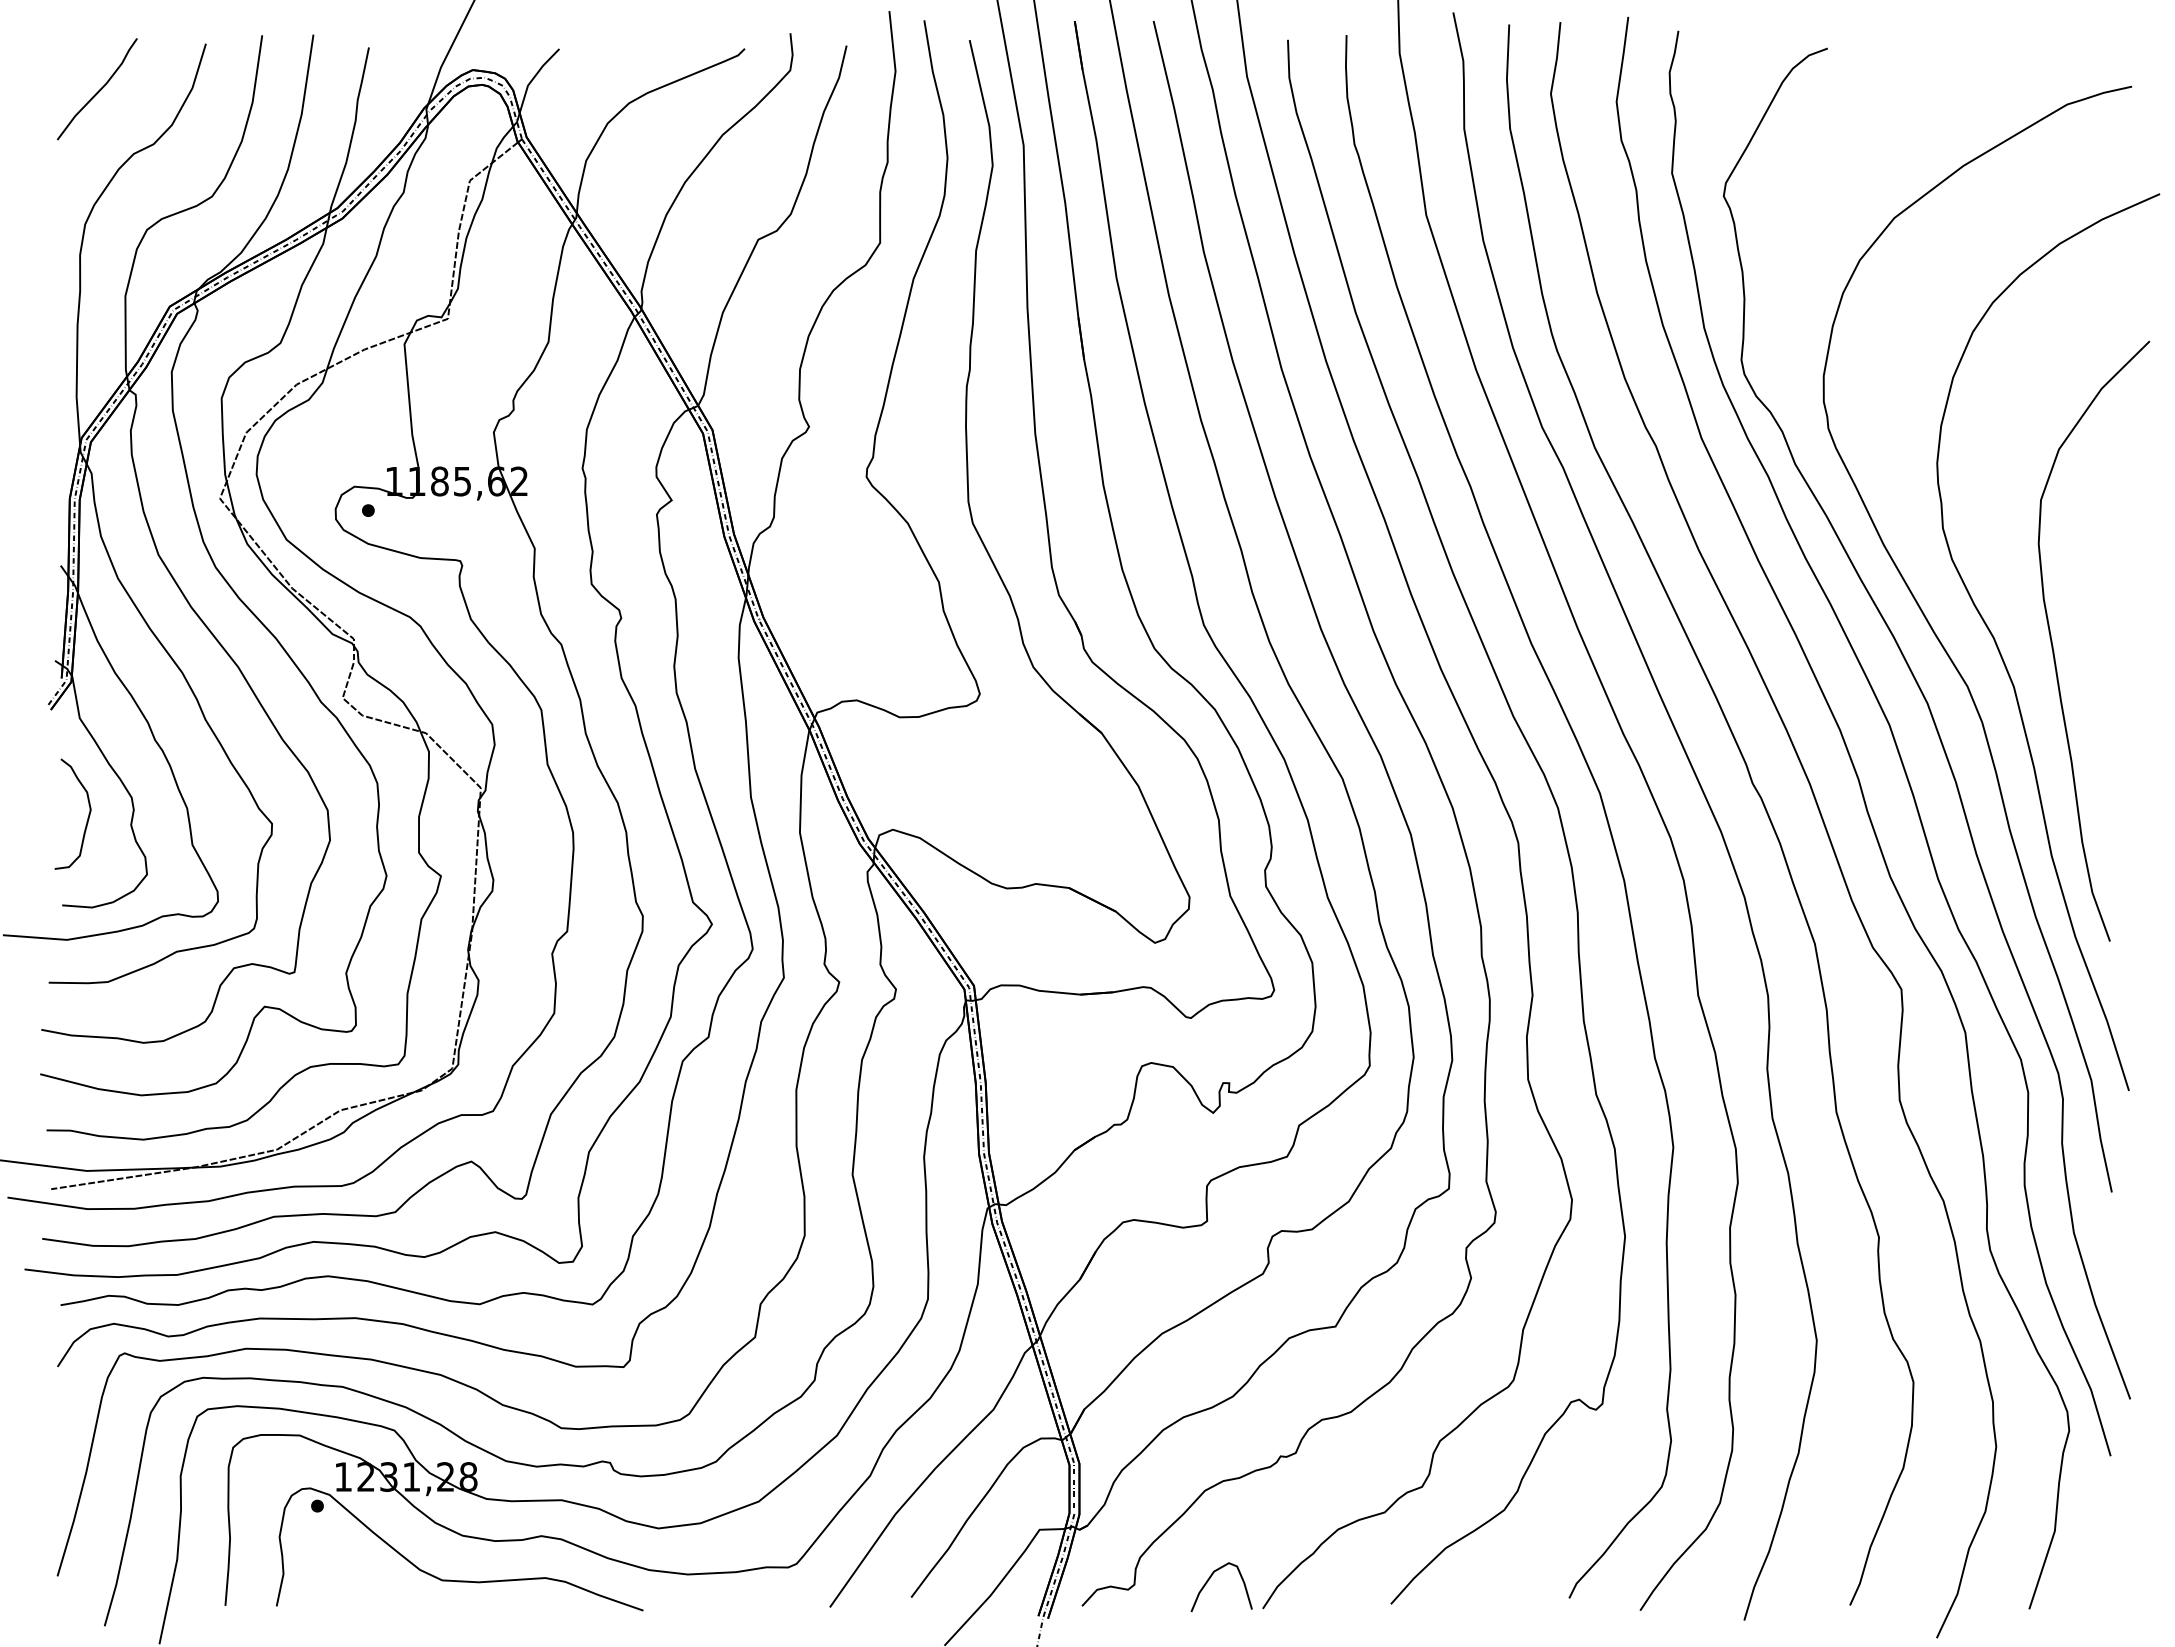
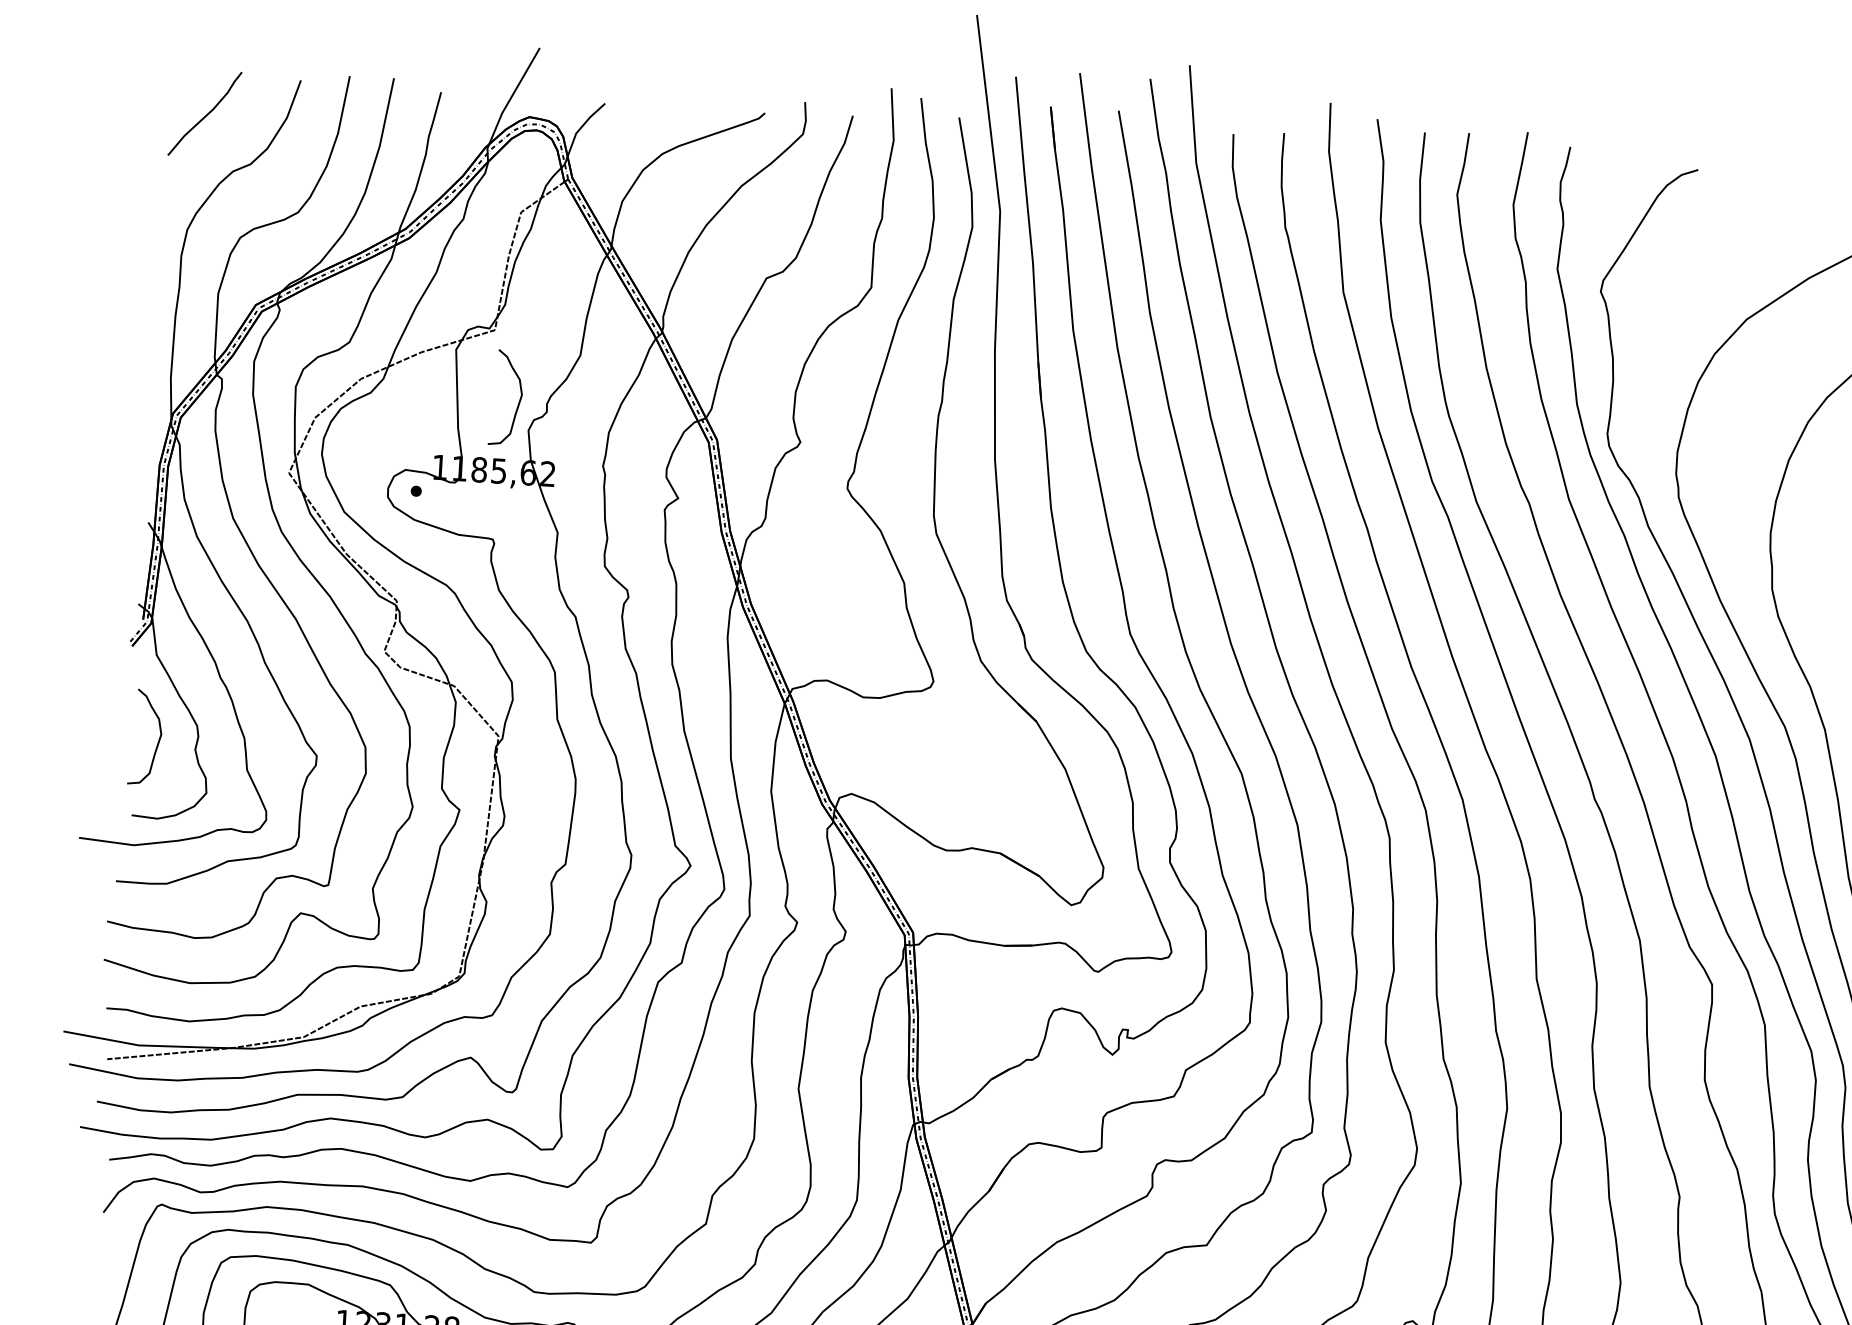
curve: (480, 399) -> (518, 401), added

